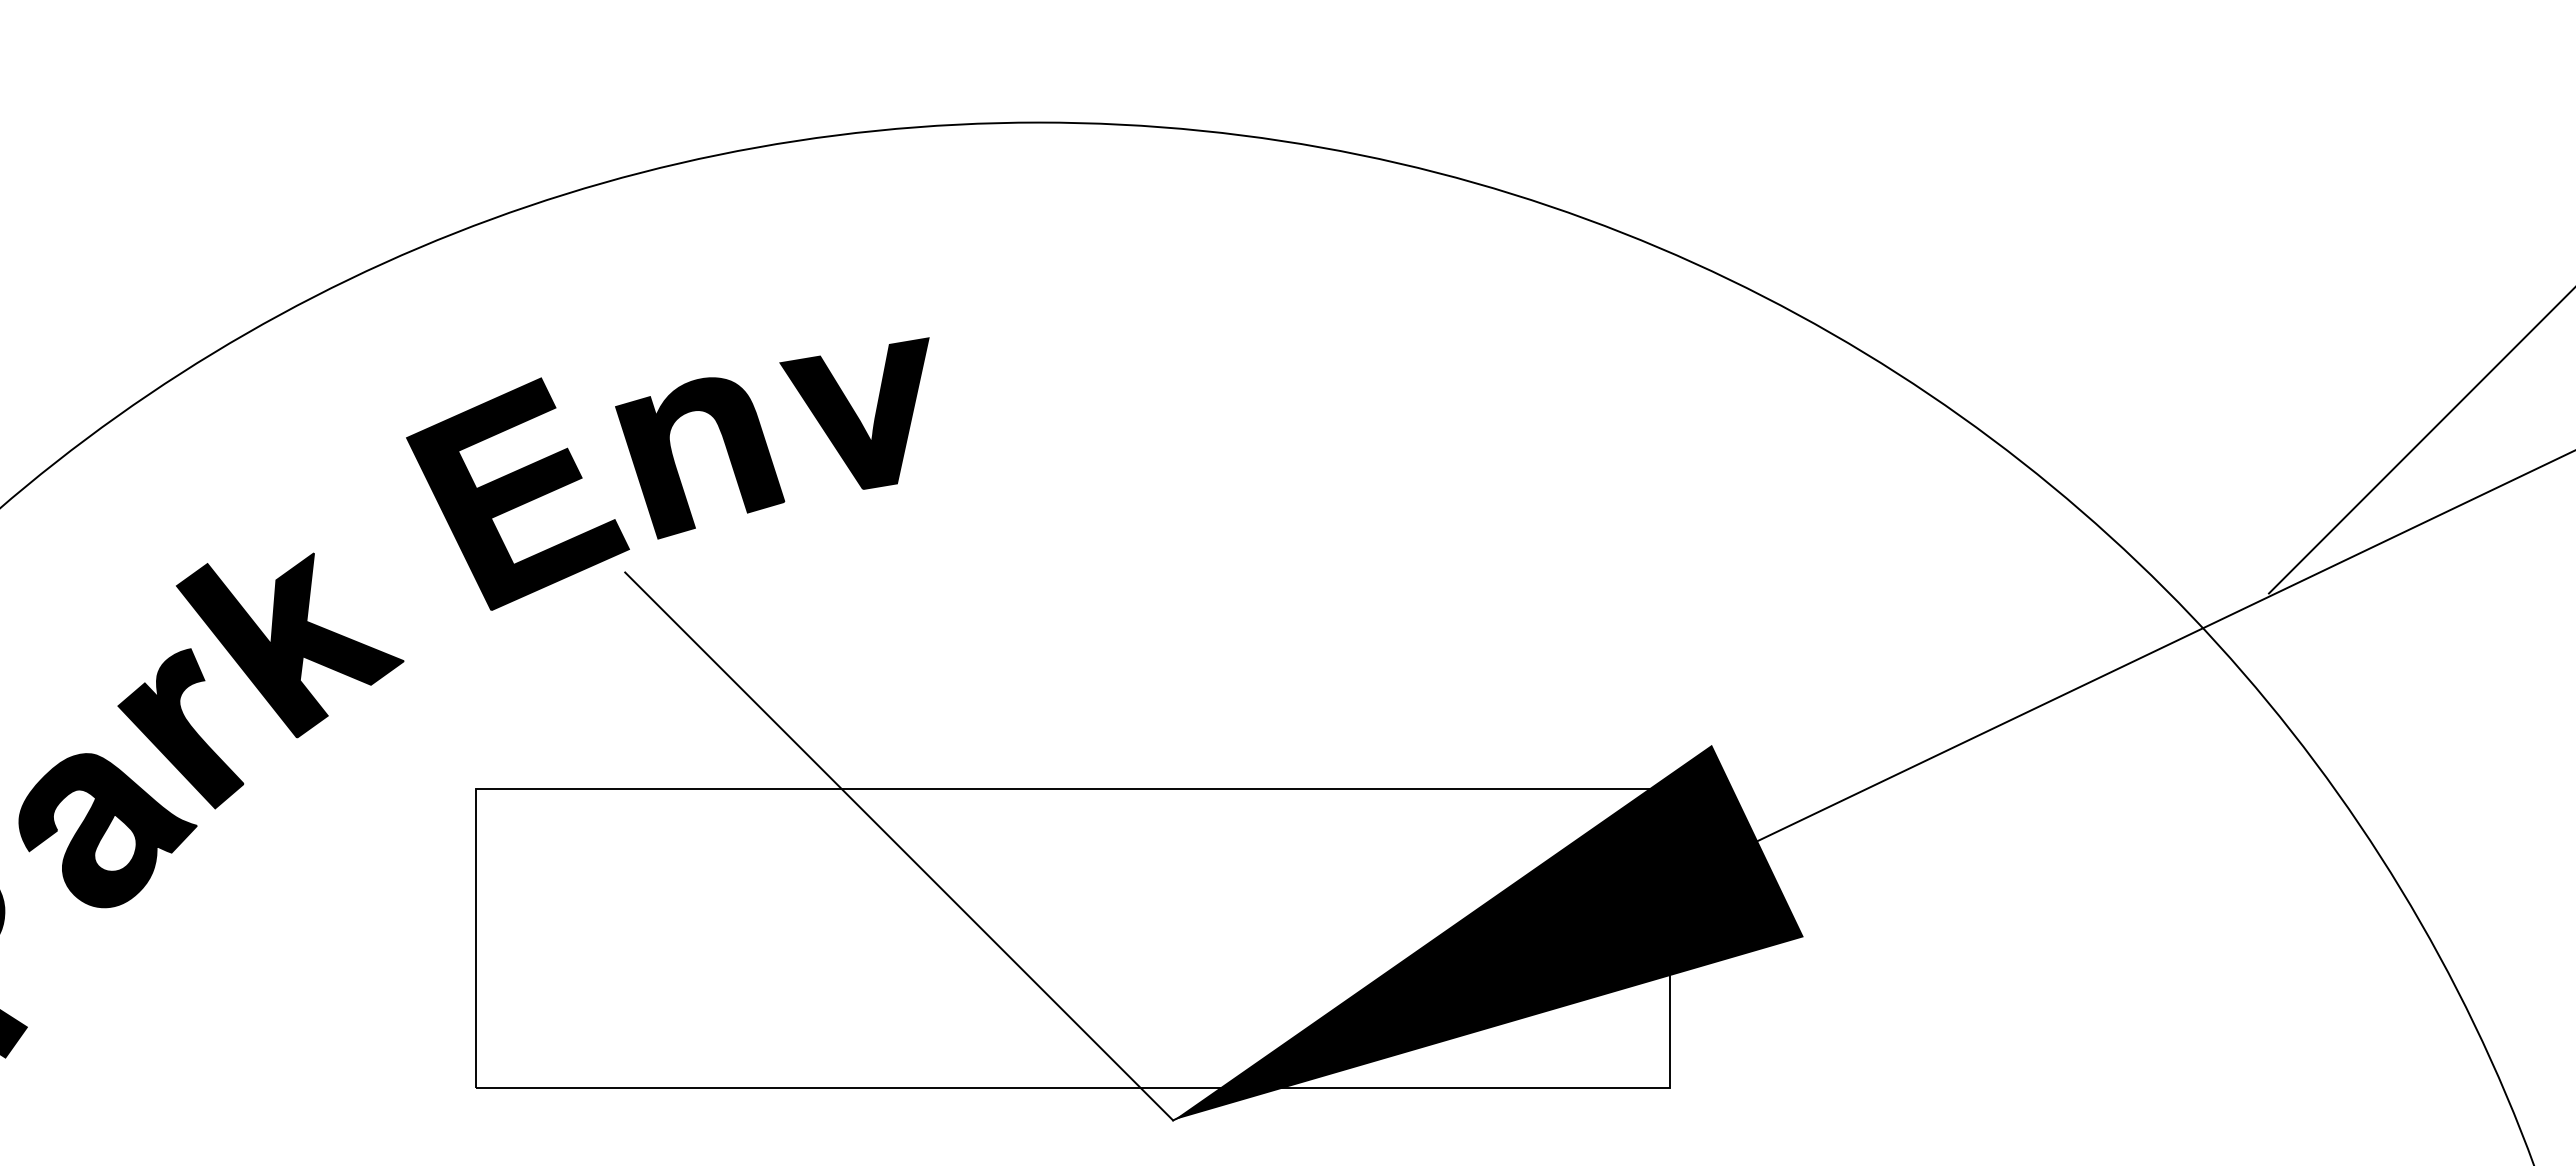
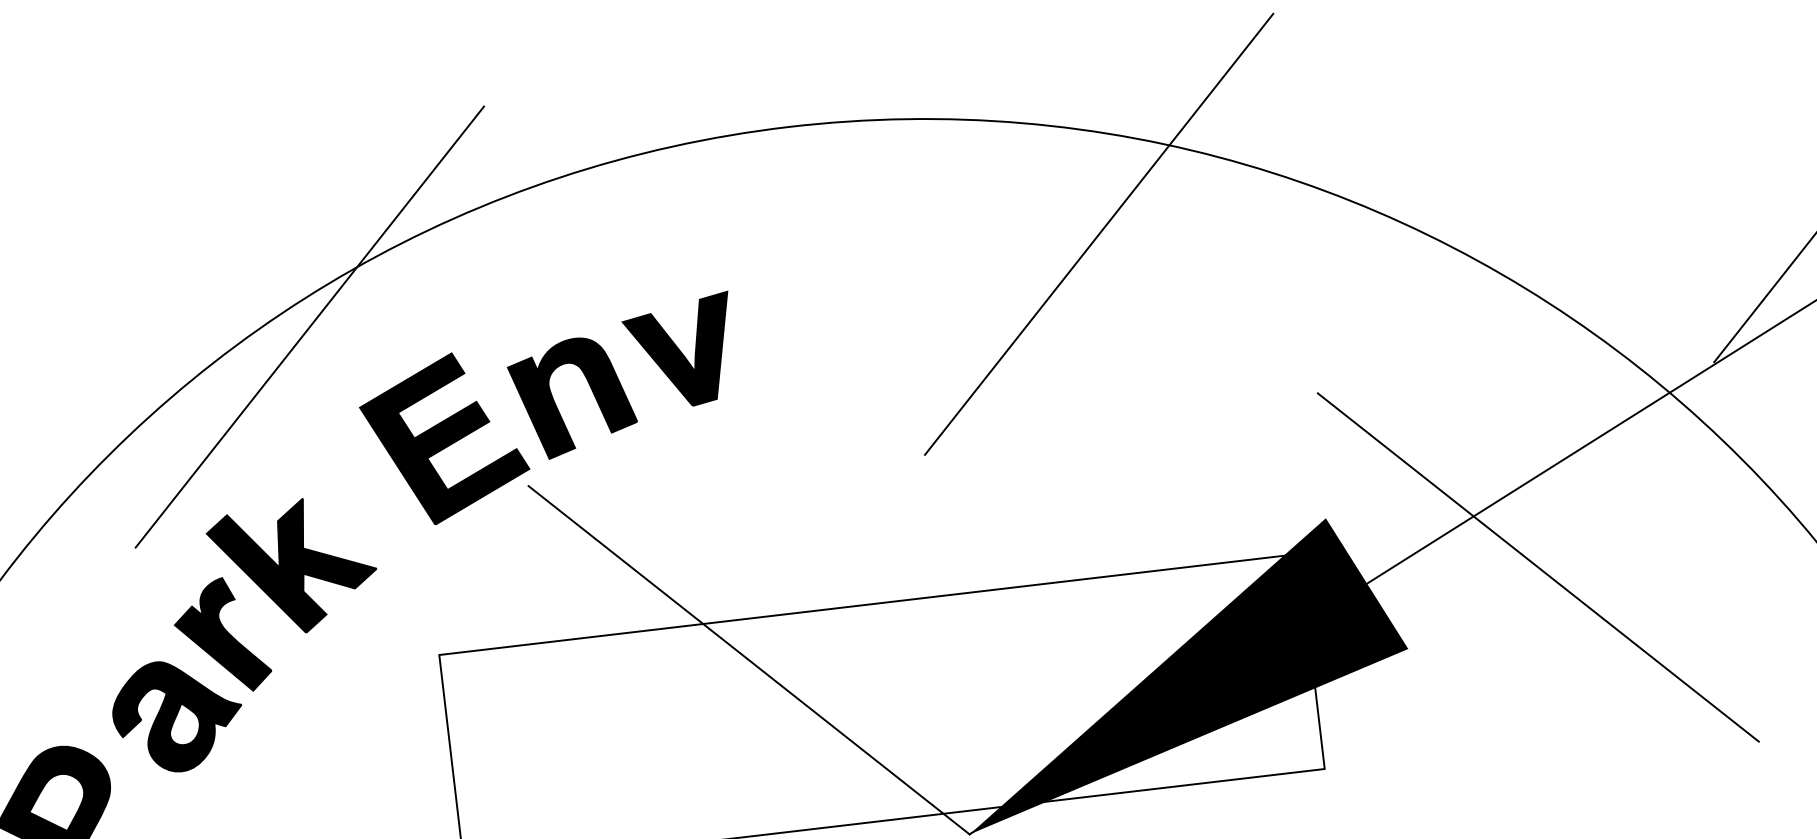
line: (351, 319) -> (310, 327), added
line: (1447, 319) -> (1099, 234), added
line: (1994, 846) -> (1537, 567), added

